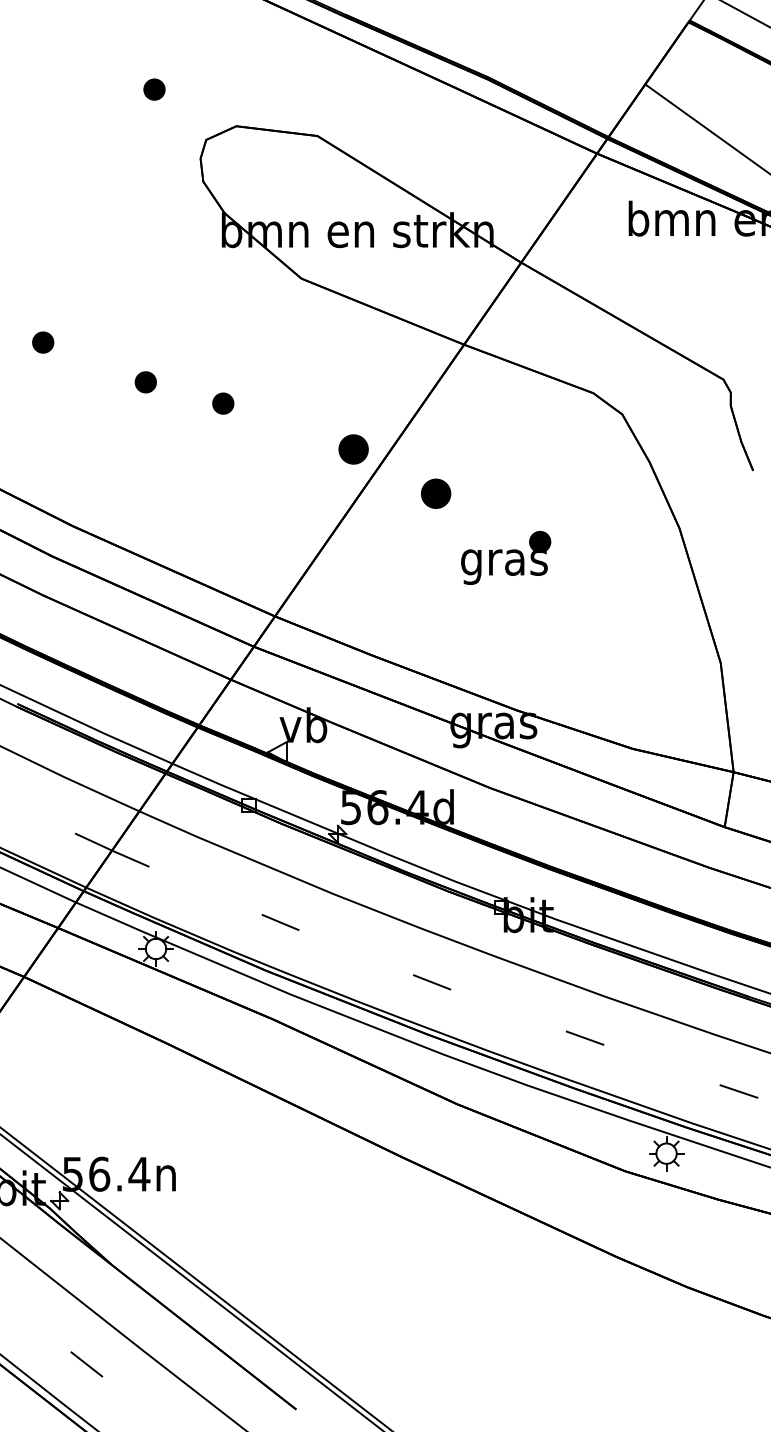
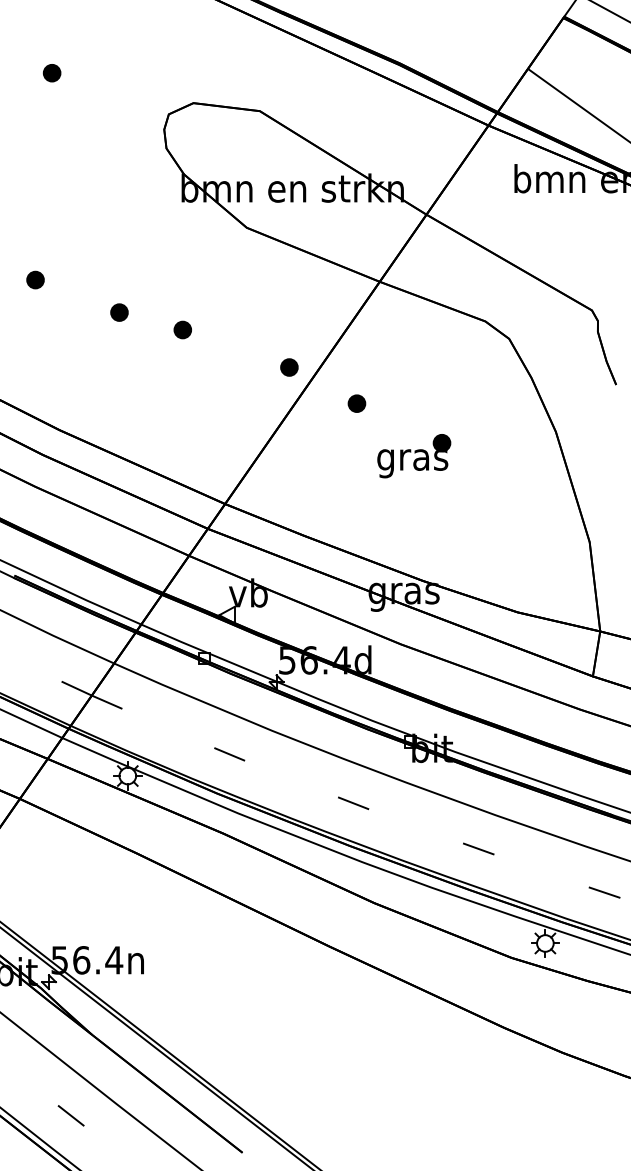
part: (154, 89) -> (52, 73), moved
part: (353, 449) -> (289, 367), size x0.71
part: (436, 493) -> (357, 403), size x0.71

